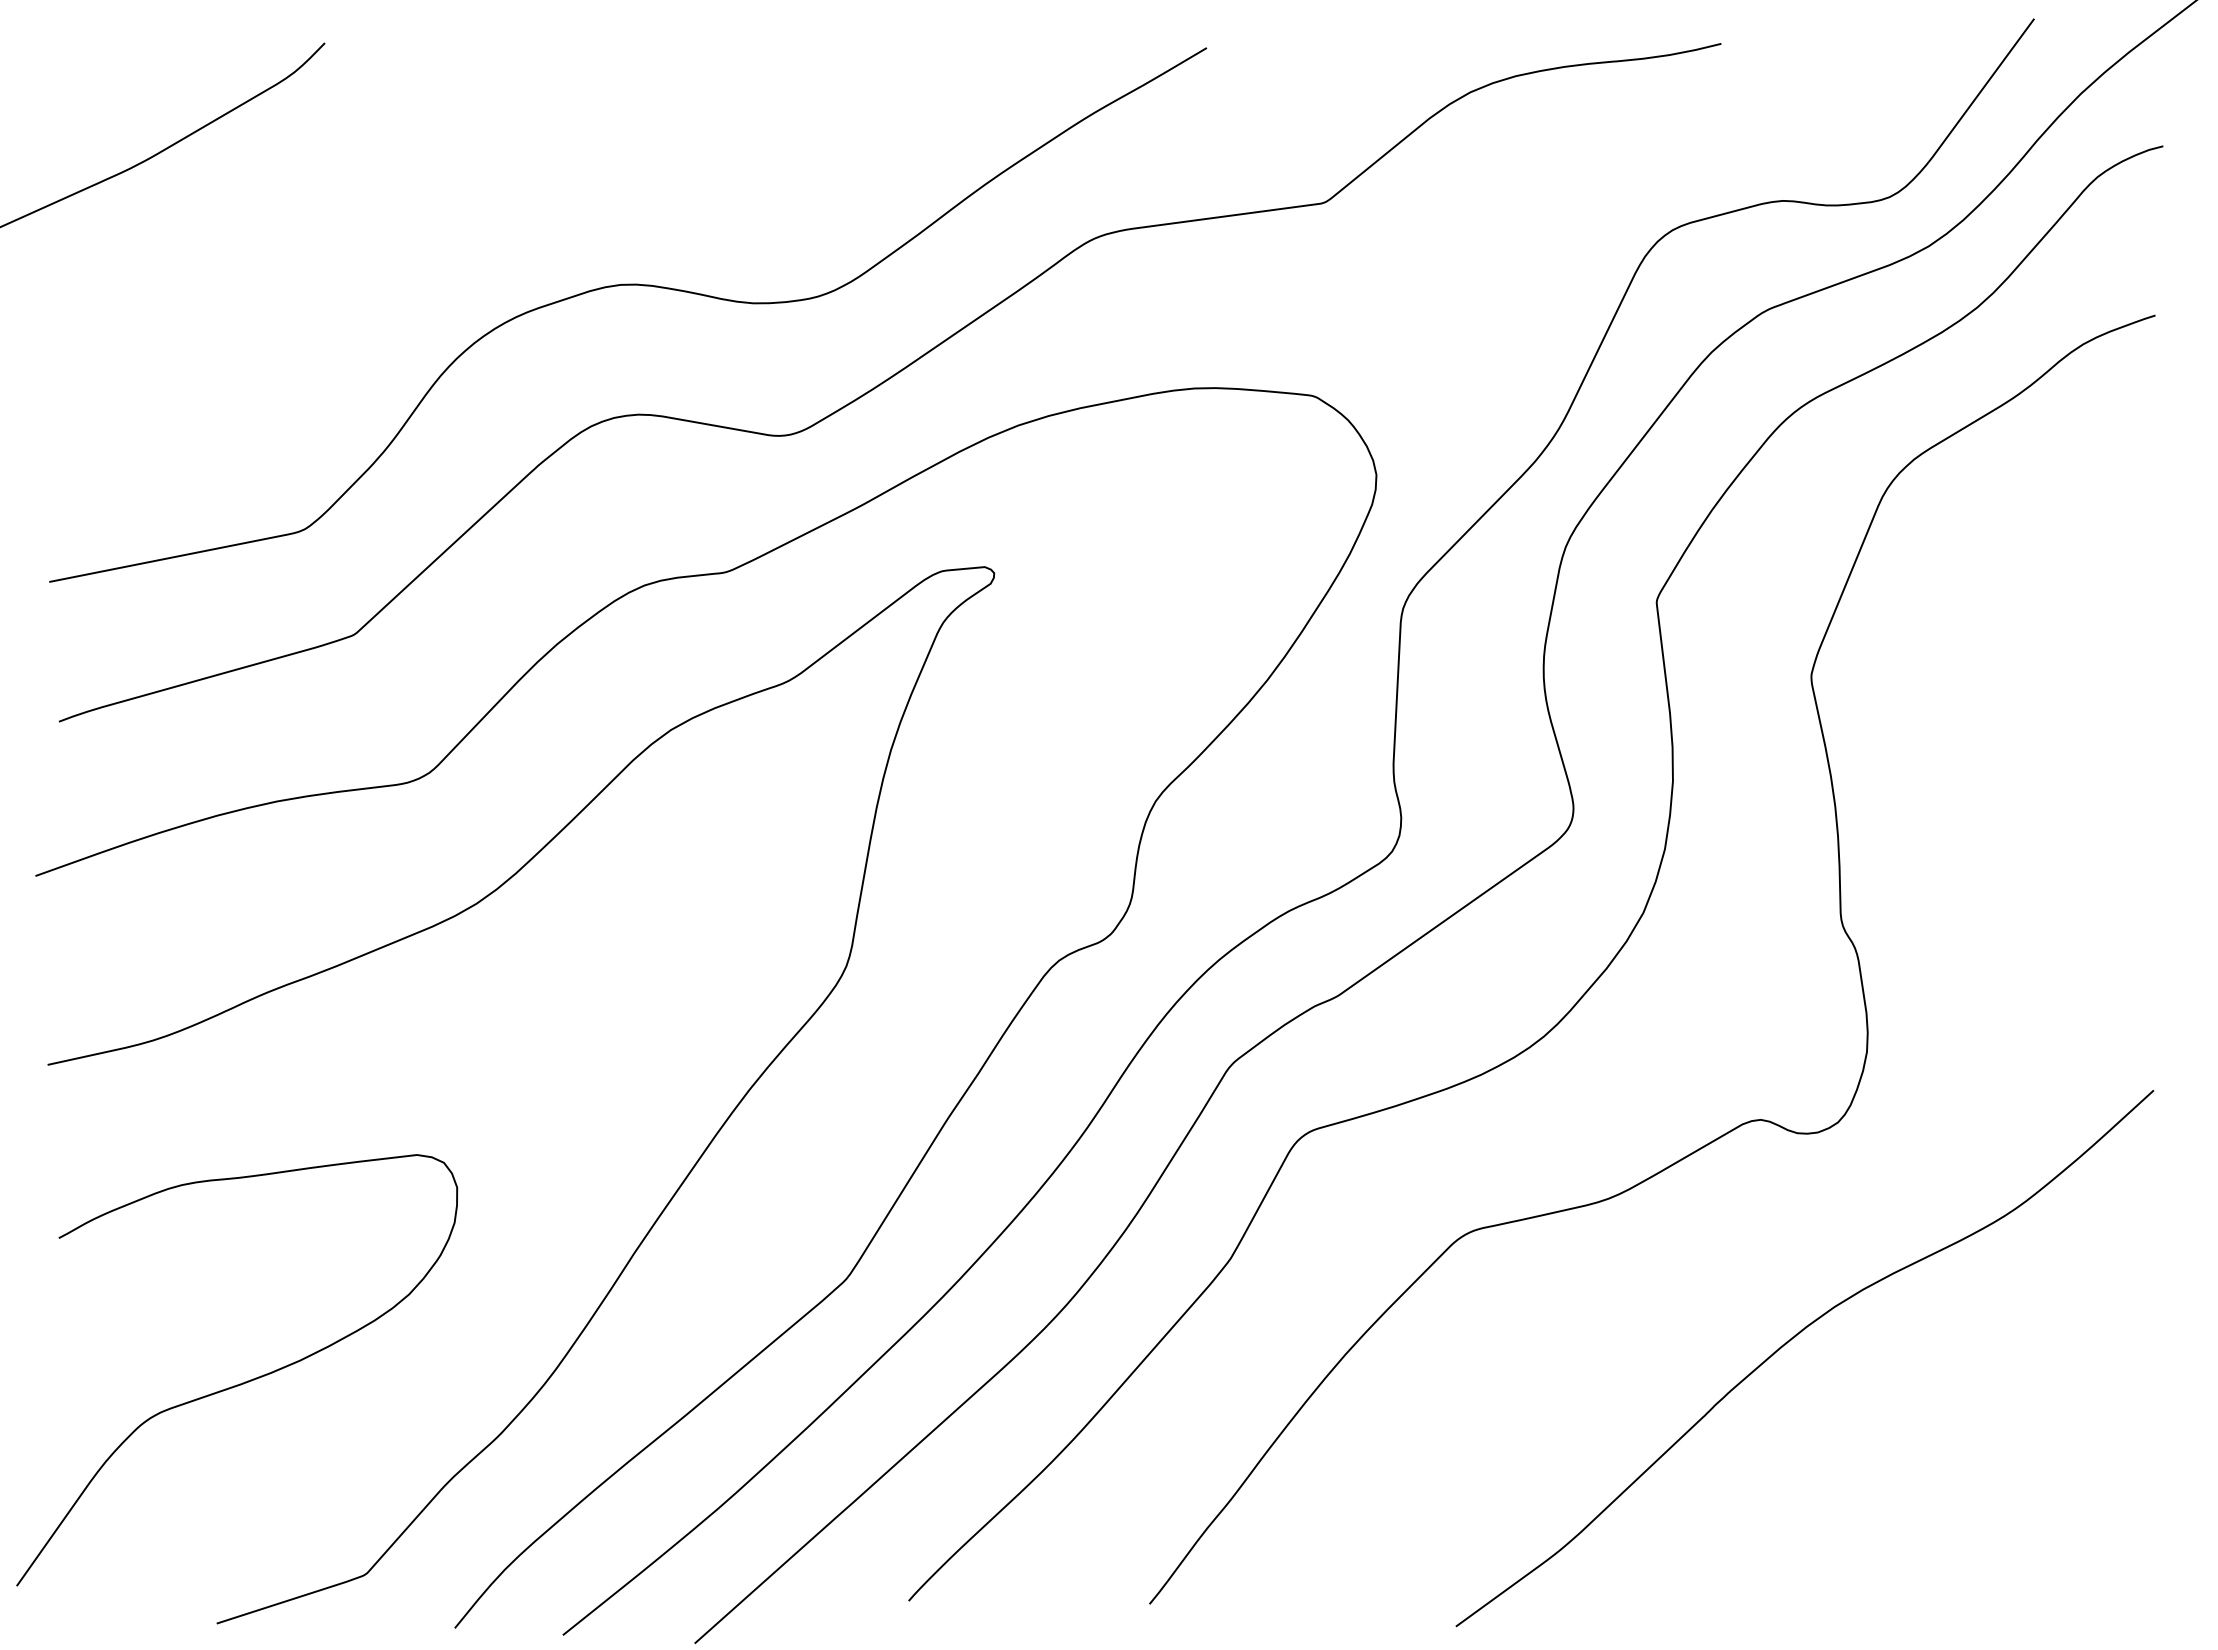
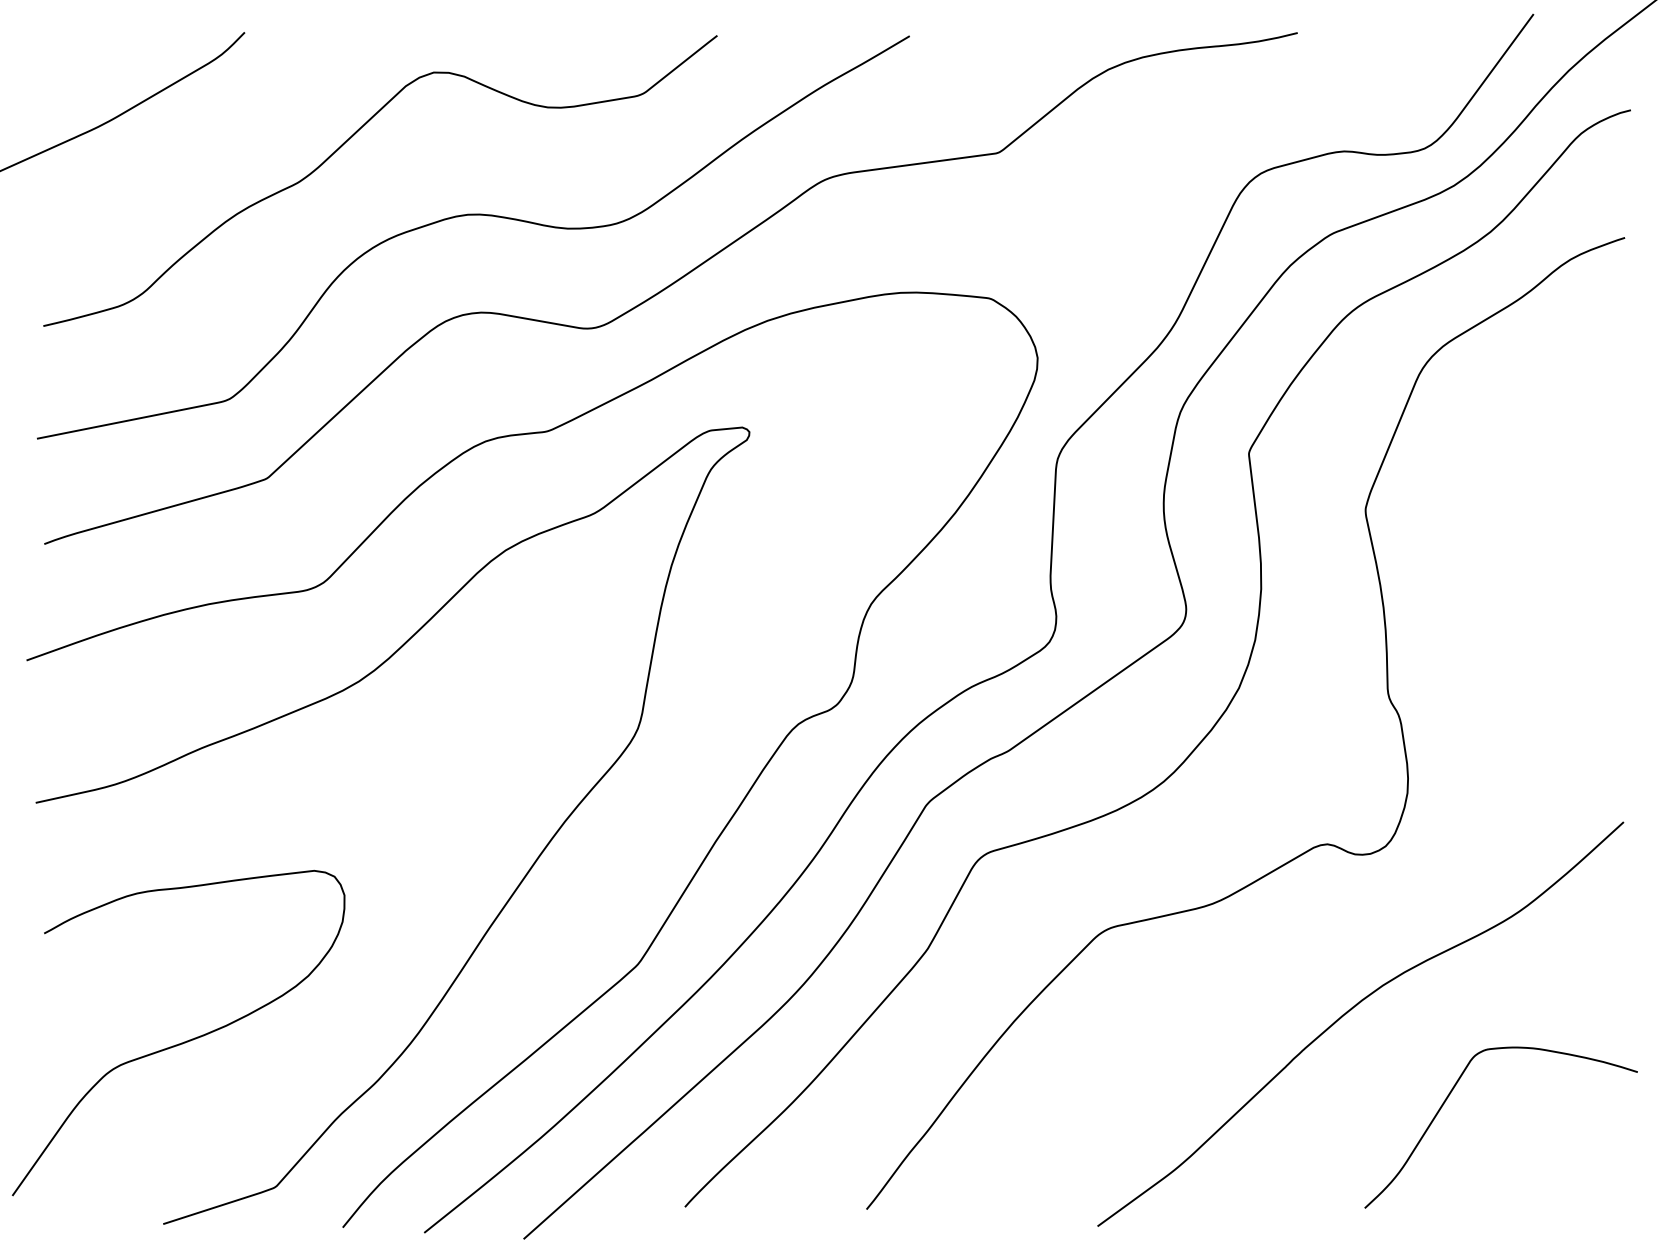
curve: (458, 190) -> (345, 143), added
curve: (1924, 1450) -> (1450, 1093), added

